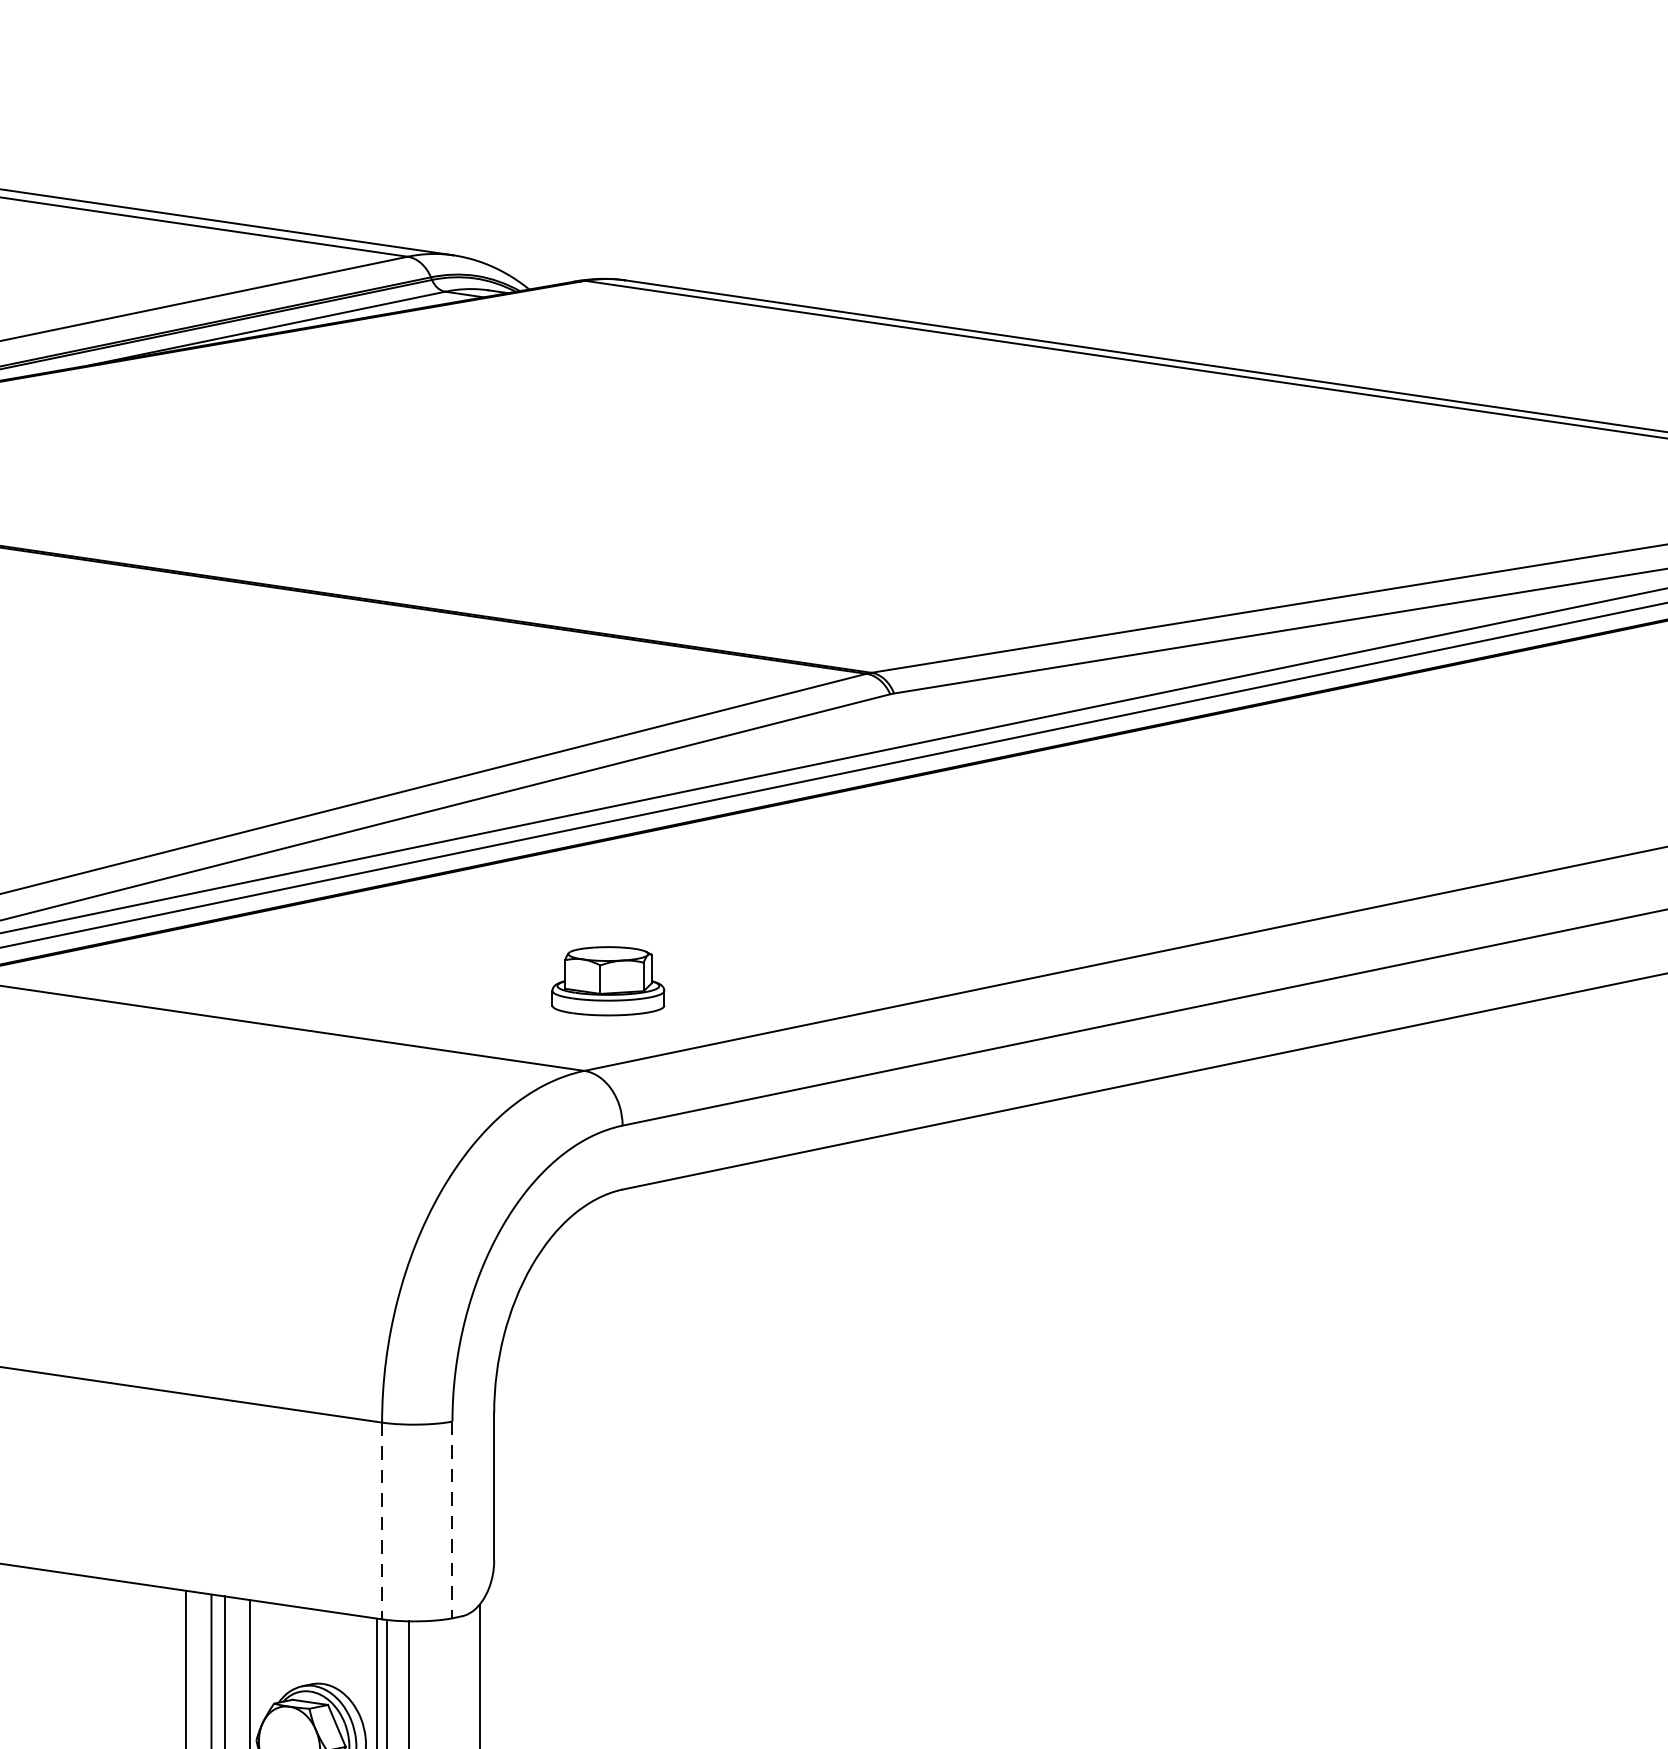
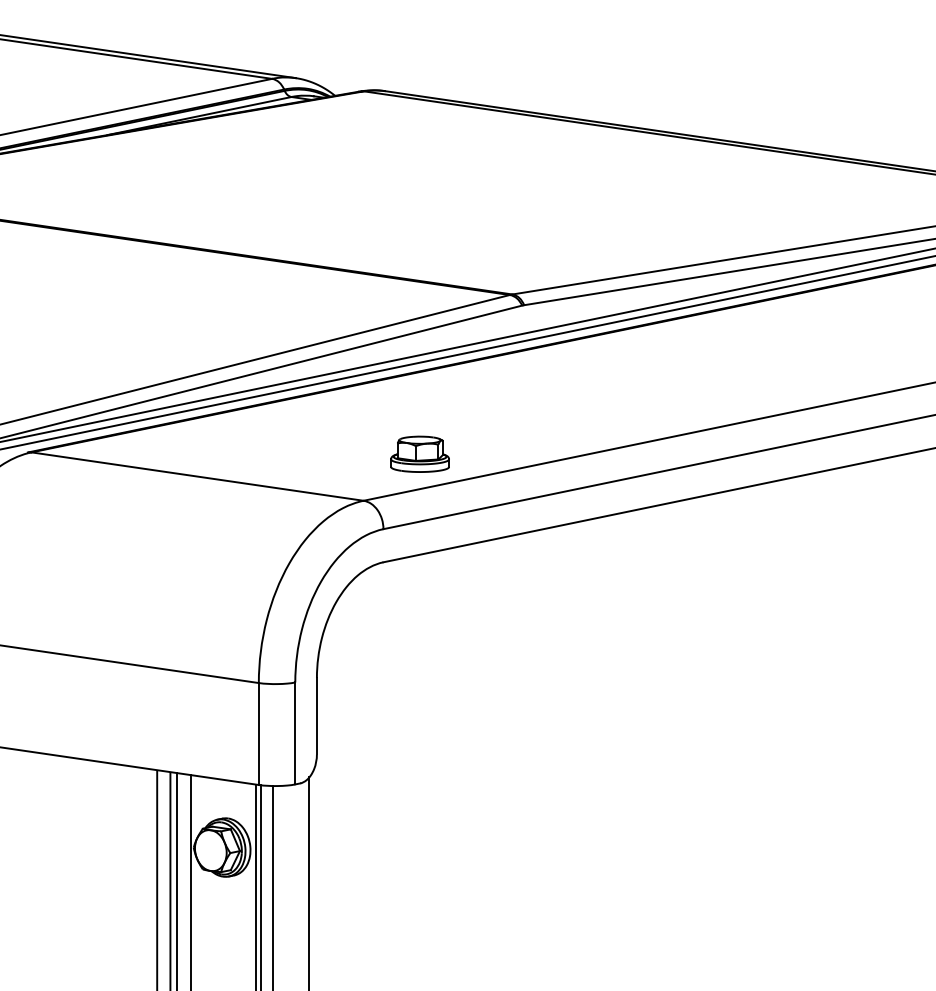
part: (607, 979) -> (419, 453), moved
line: (452, 1519) -> (295, 733), dashed -> solid
line: (381, 1521) -> (258, 734), dashed -> solid

